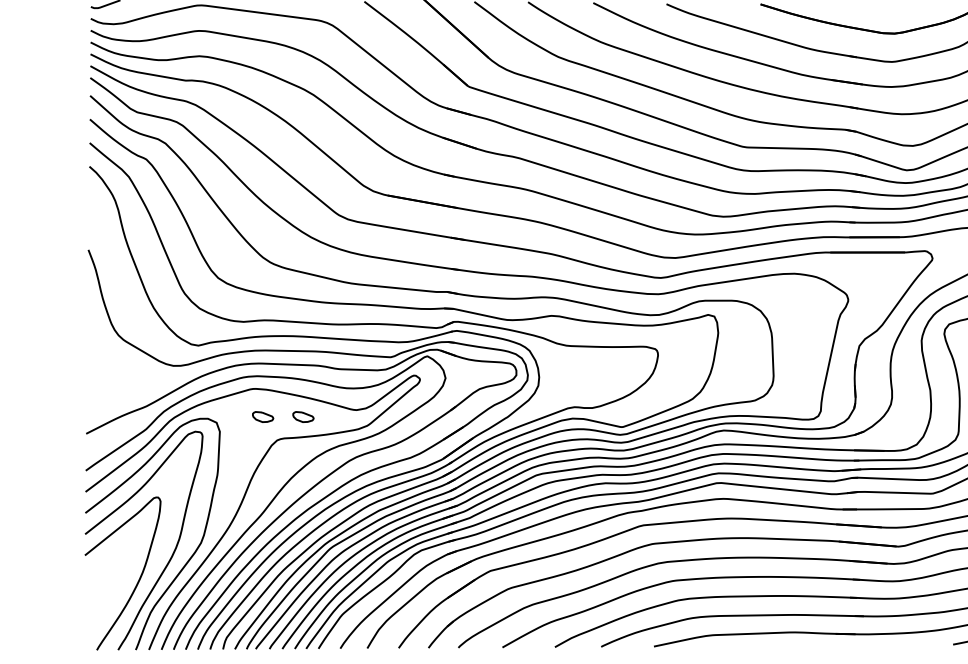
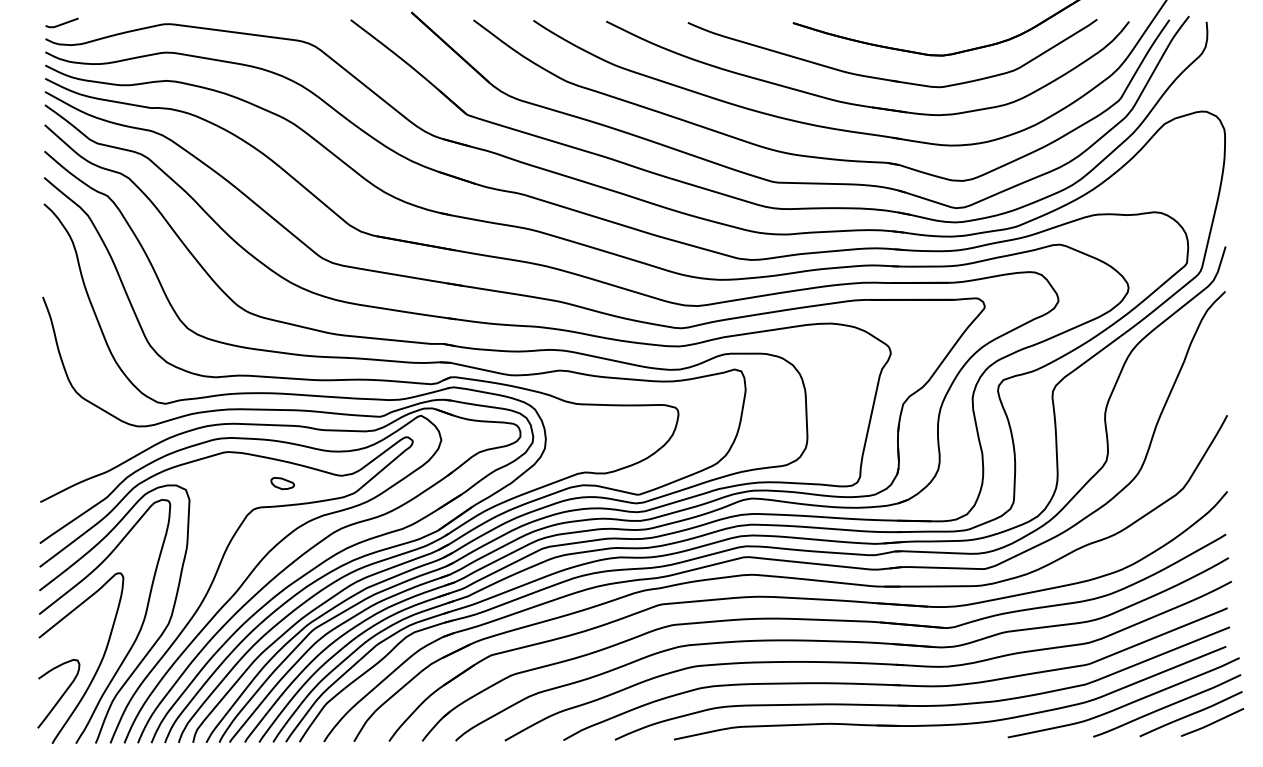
part: (262, 417) -> (237, 483), removed
curve: (105, 607) -> (61, 695), added

